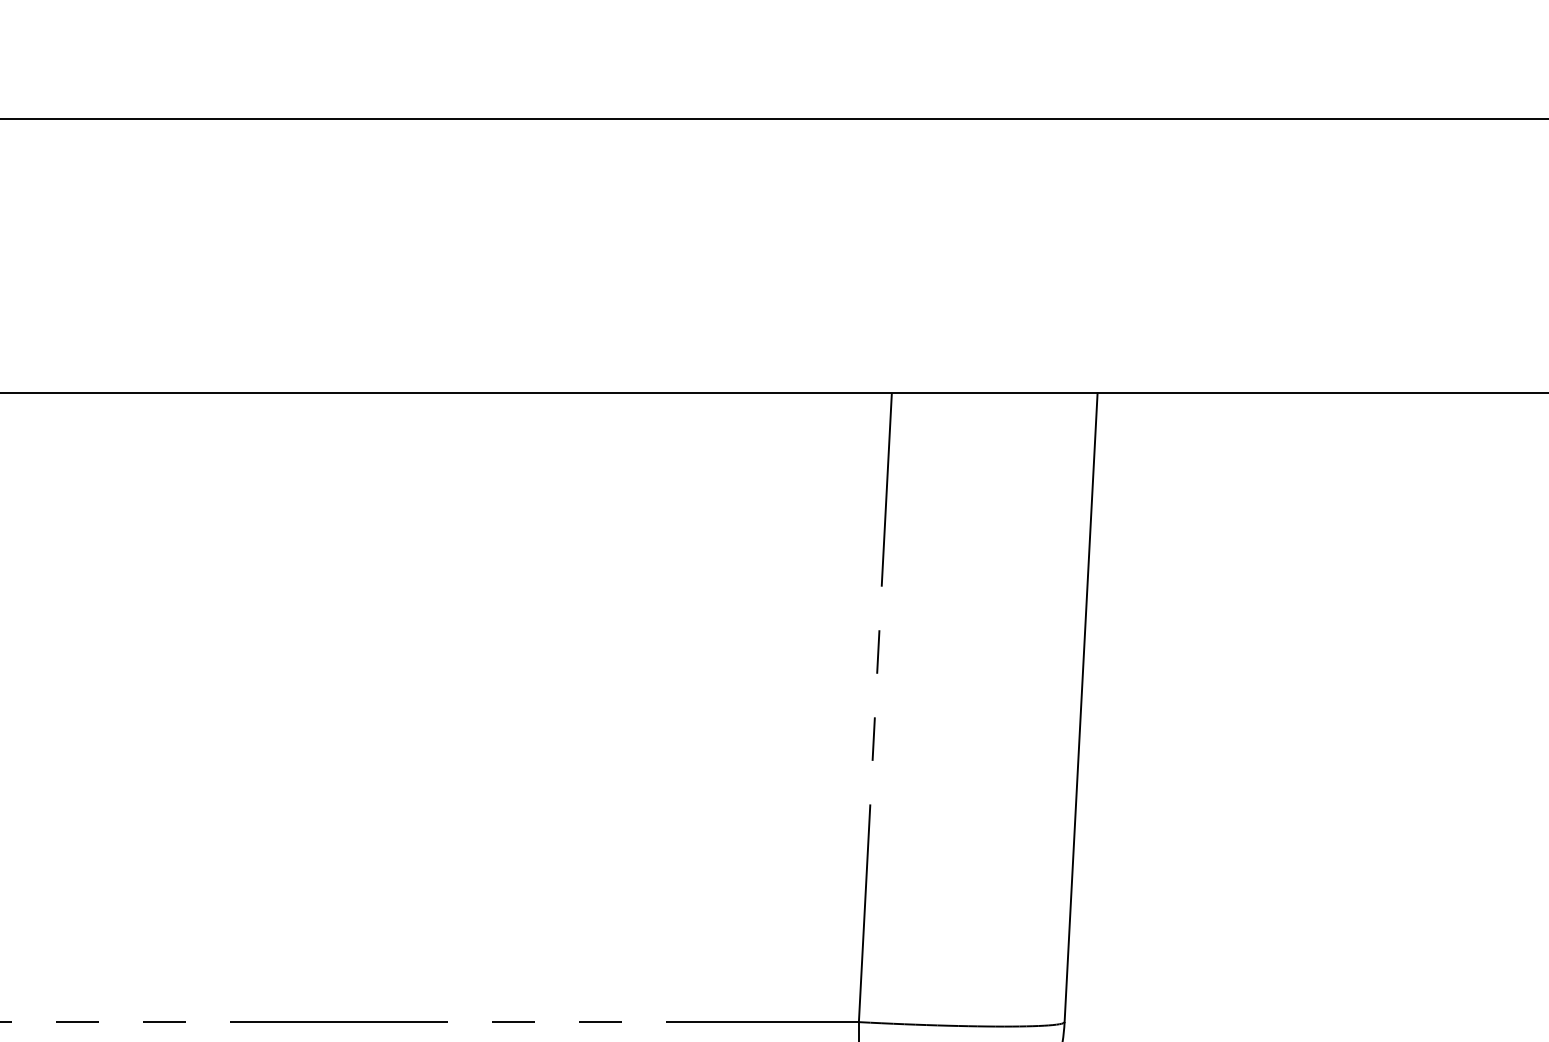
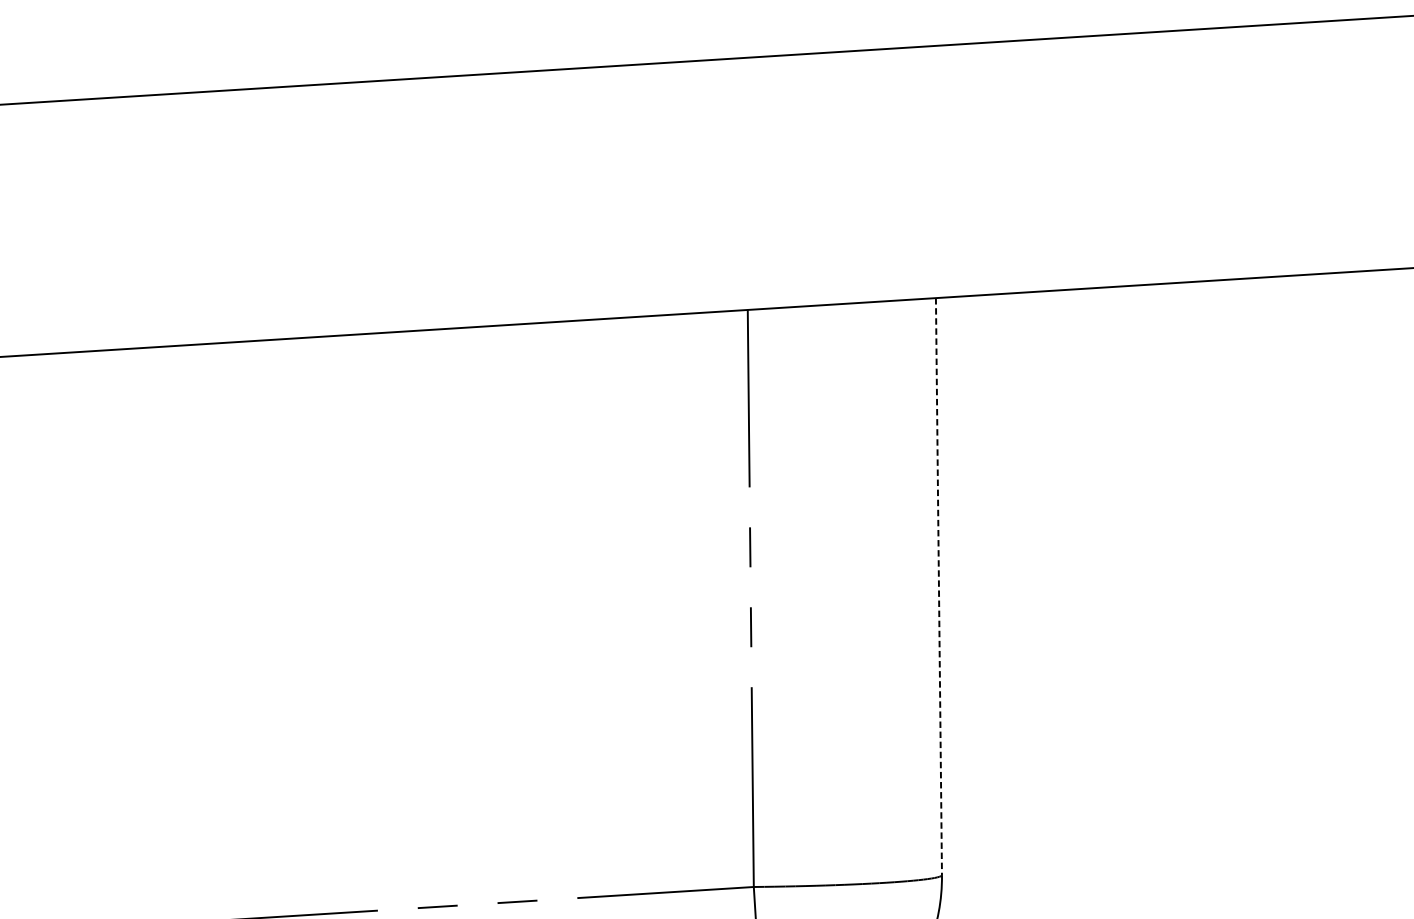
line: (1081, 707) -> (939, 586), solid -> dashed

